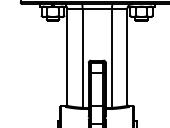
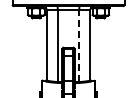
line: (112, 57) -> (79, 45), solid -> dashed

